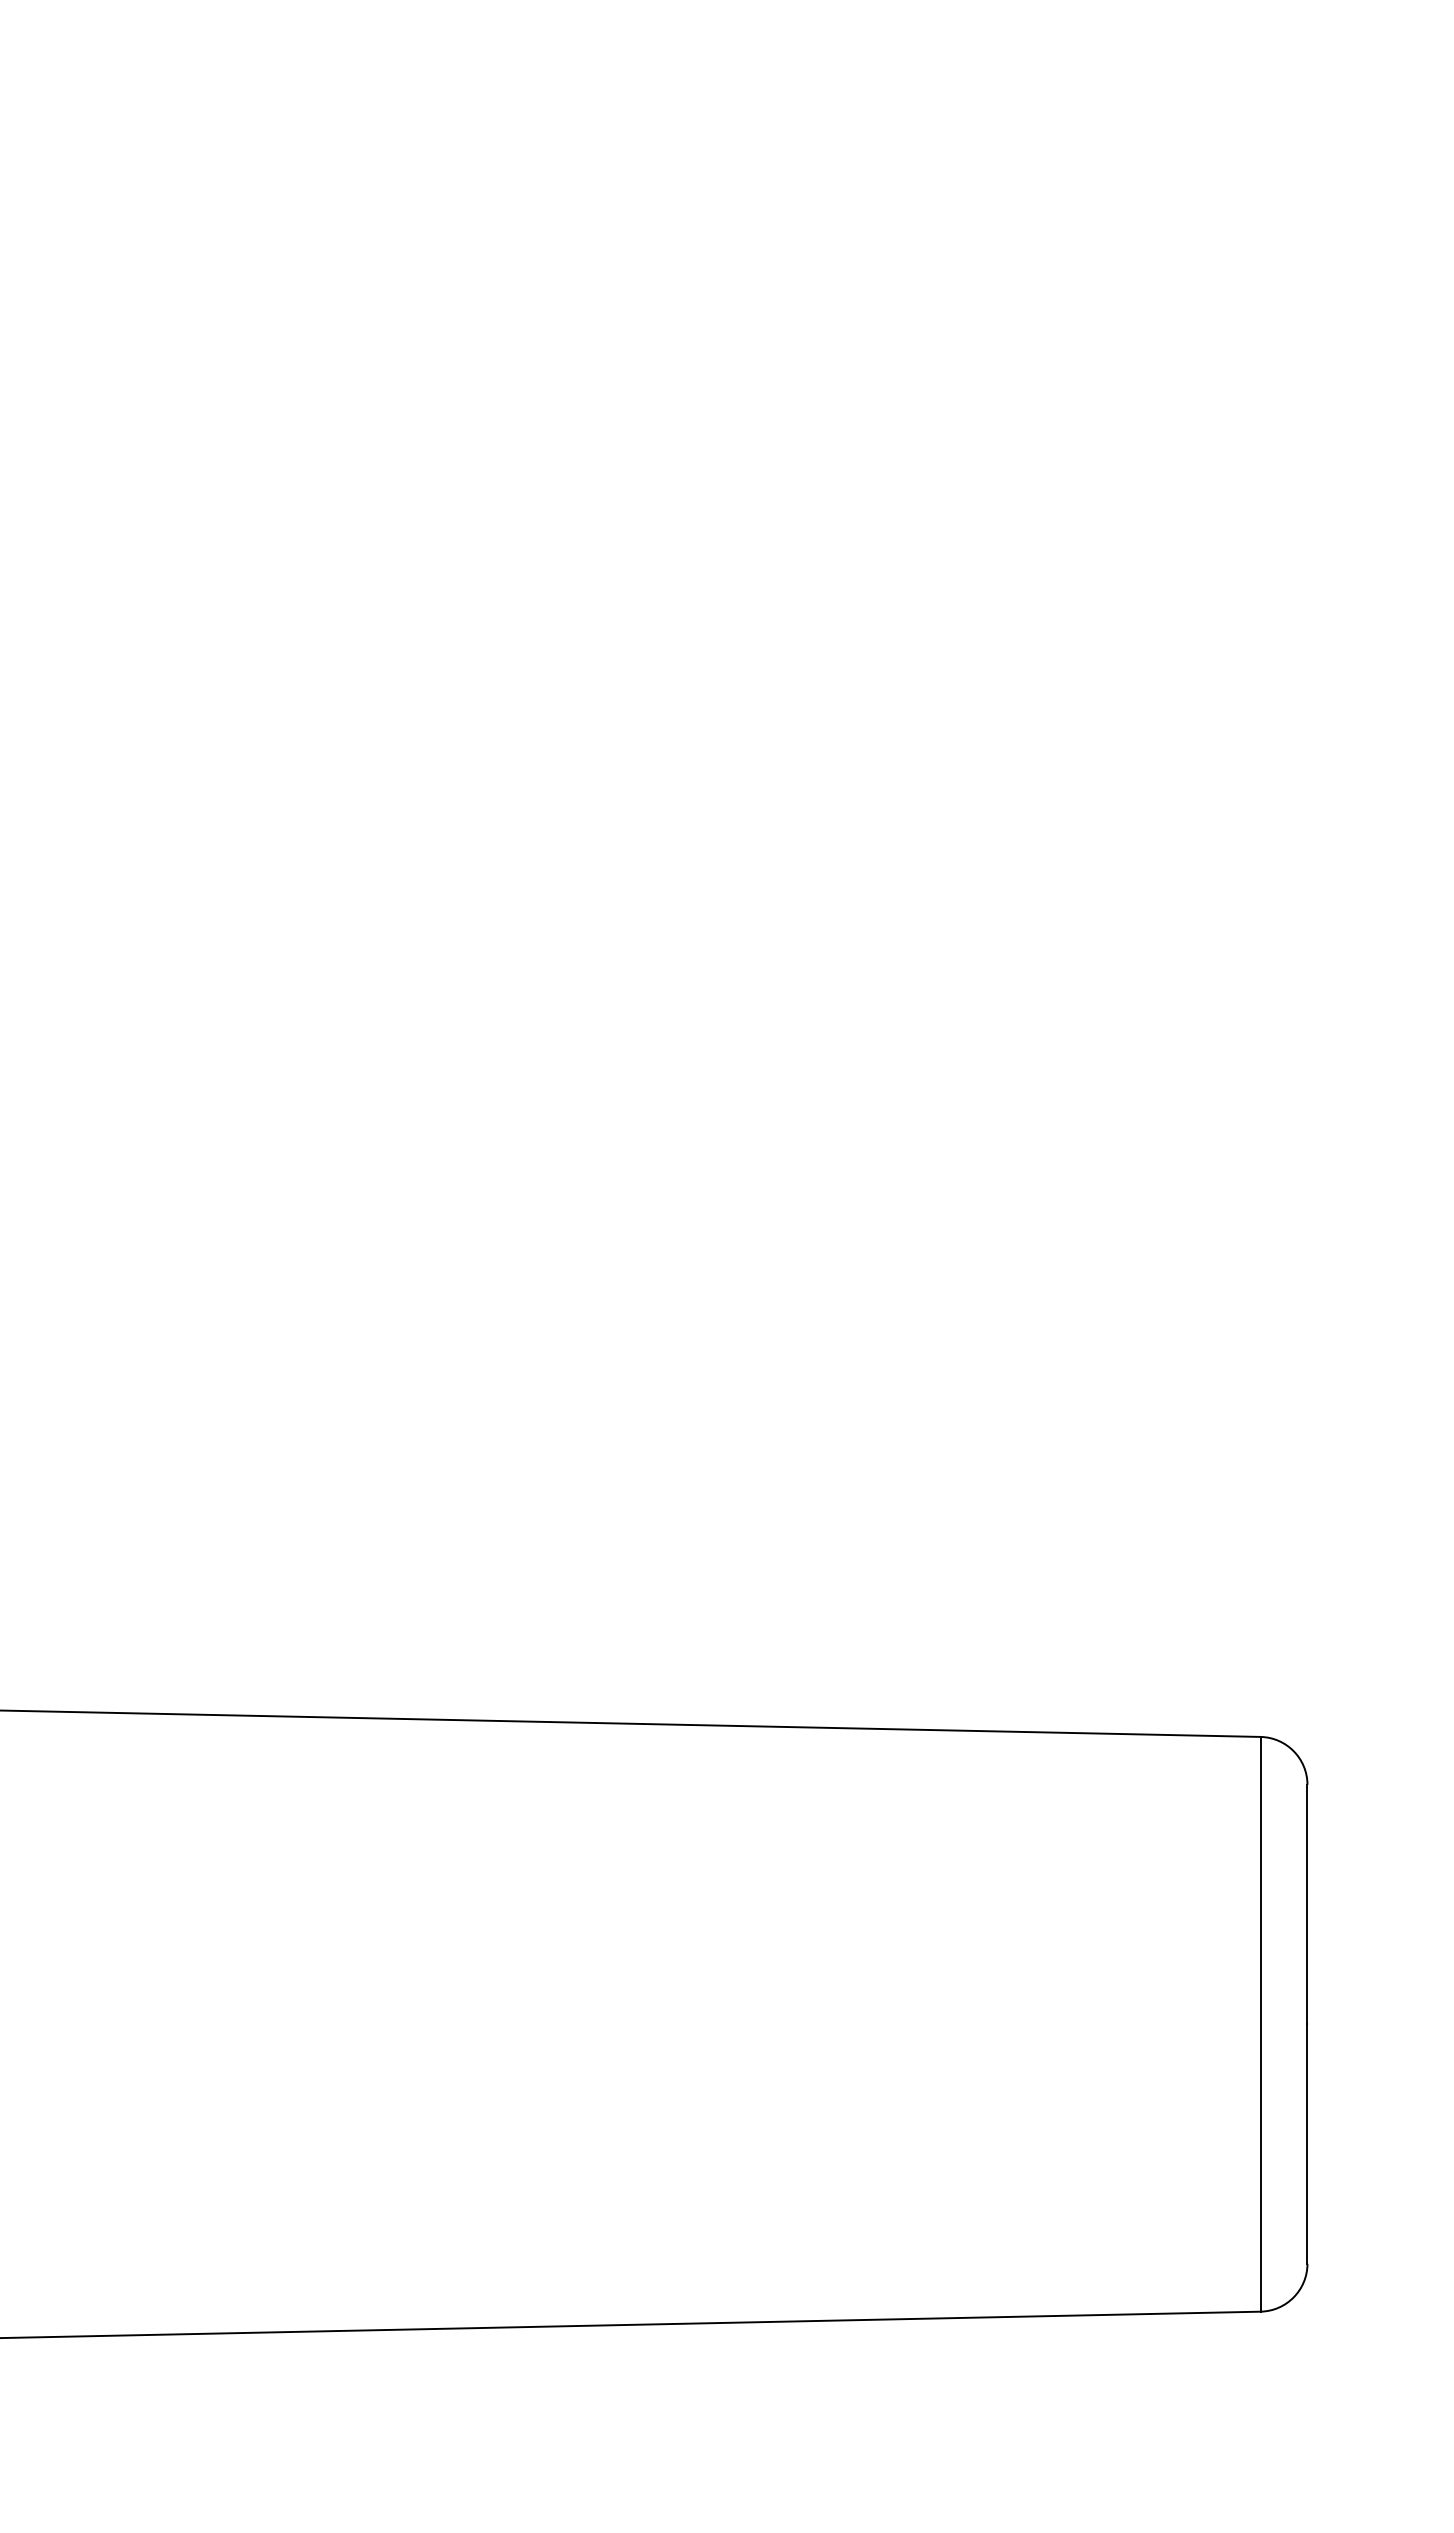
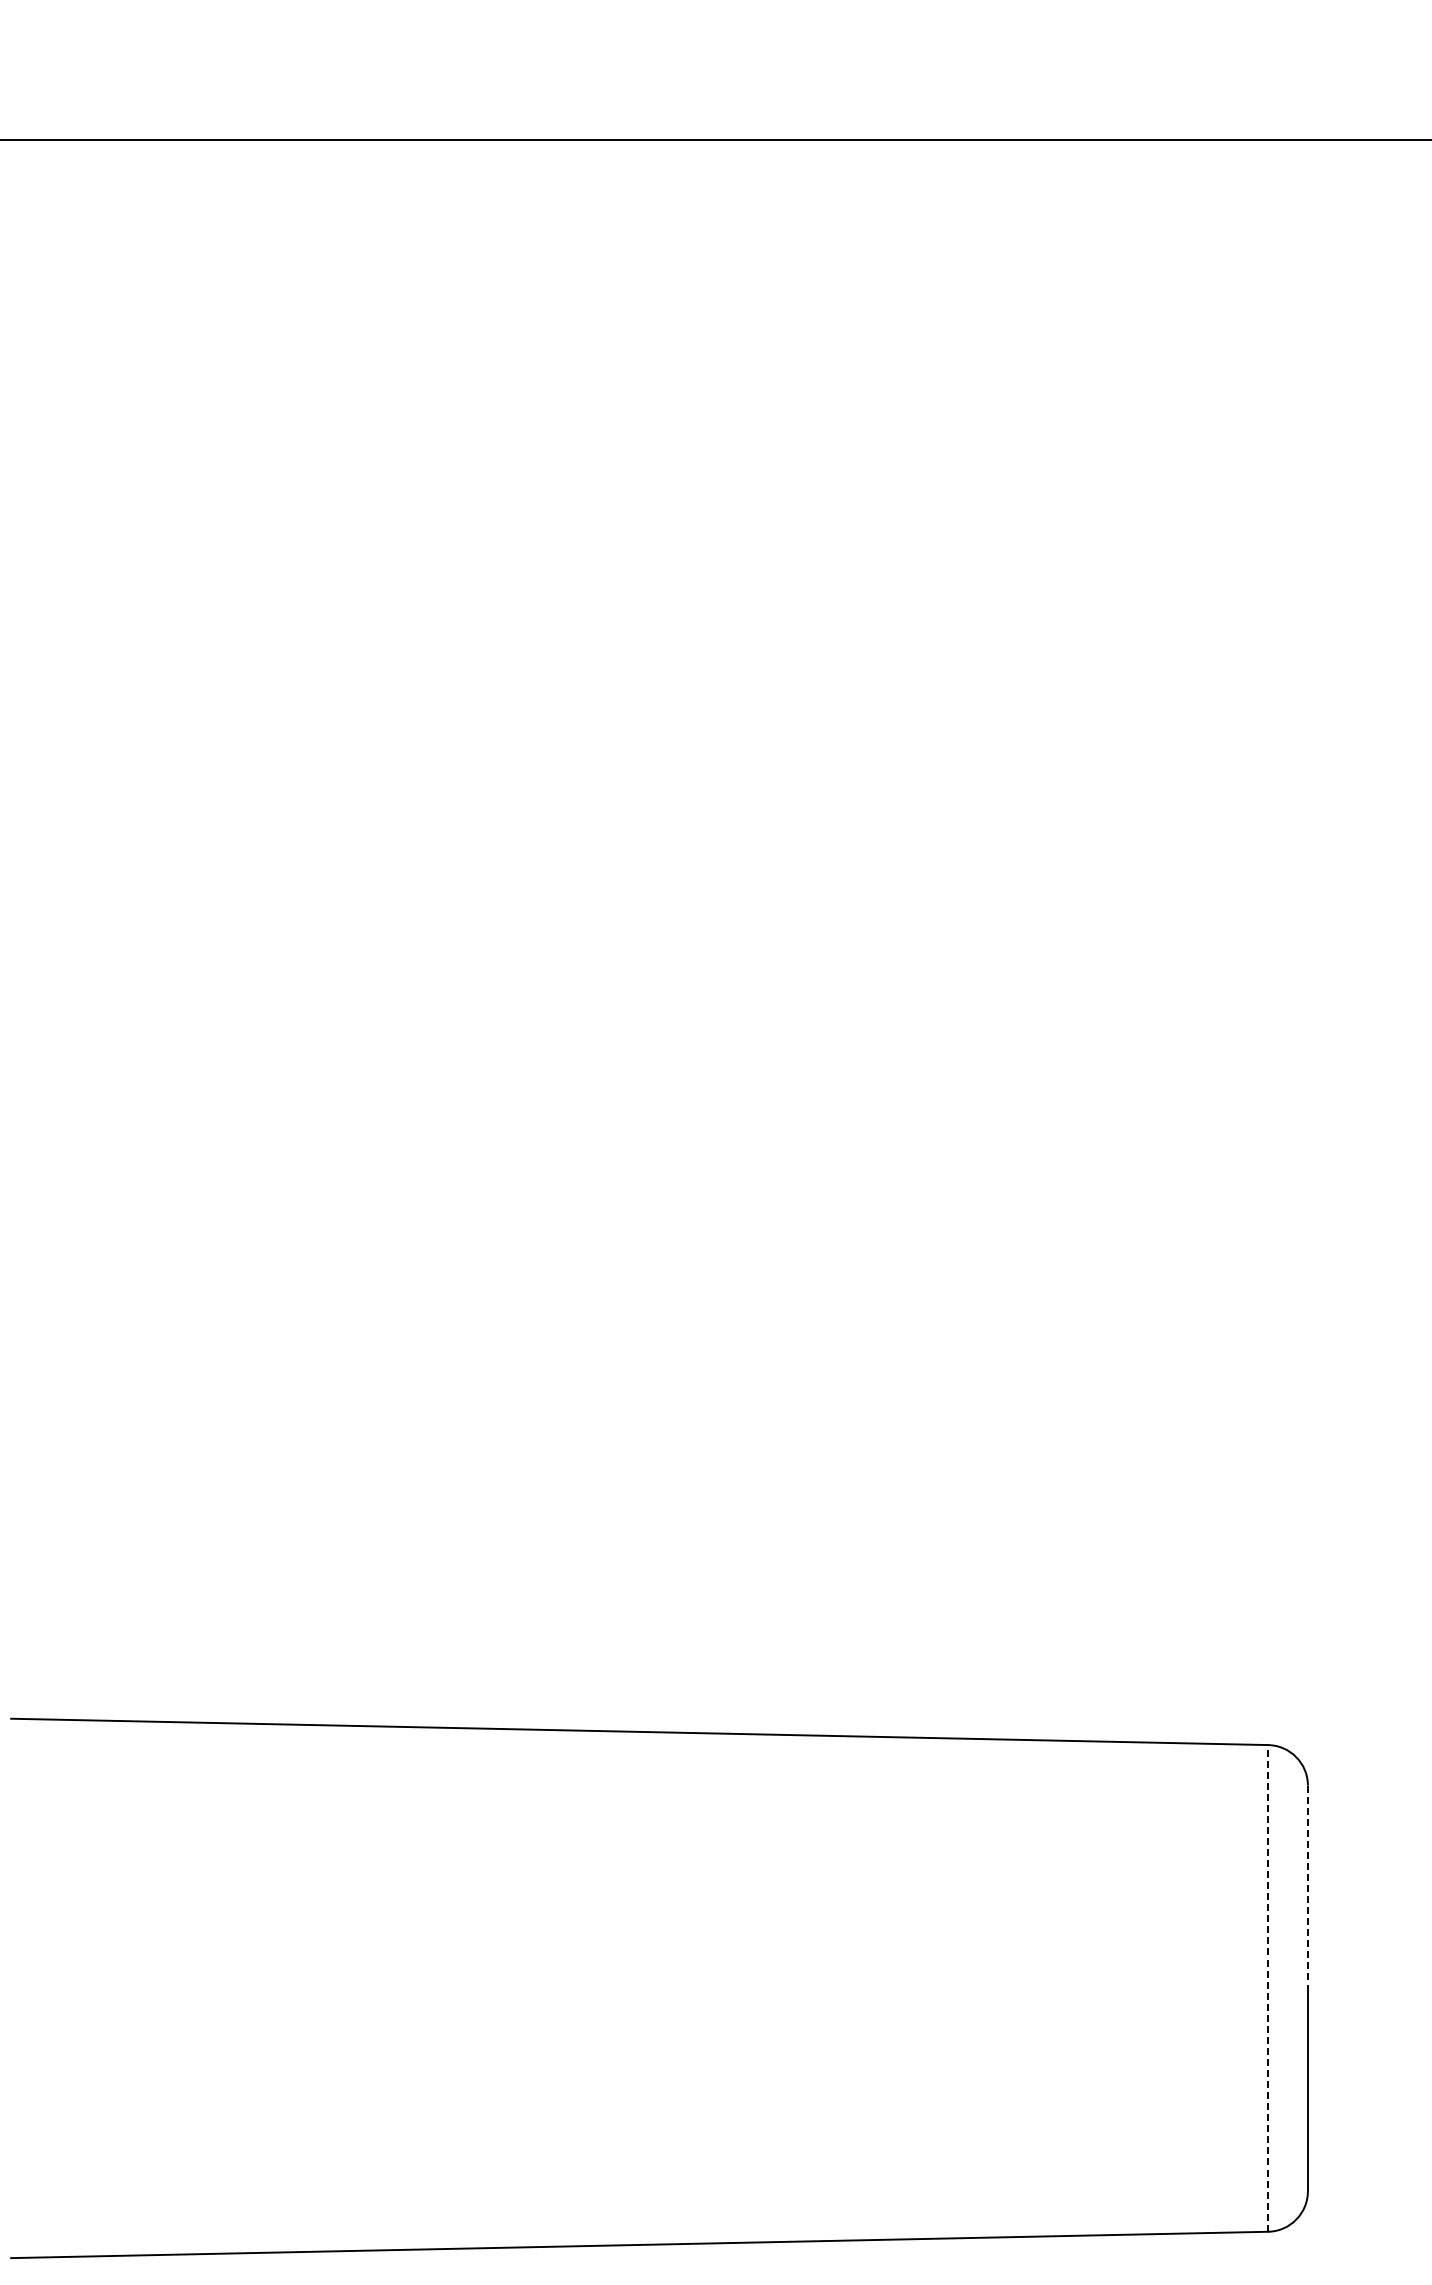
line: (1306, 1905) -> (1307, 1887), solid -> dashed
line: (1260, 2023) -> (1268, 1987), solid -> dashed

